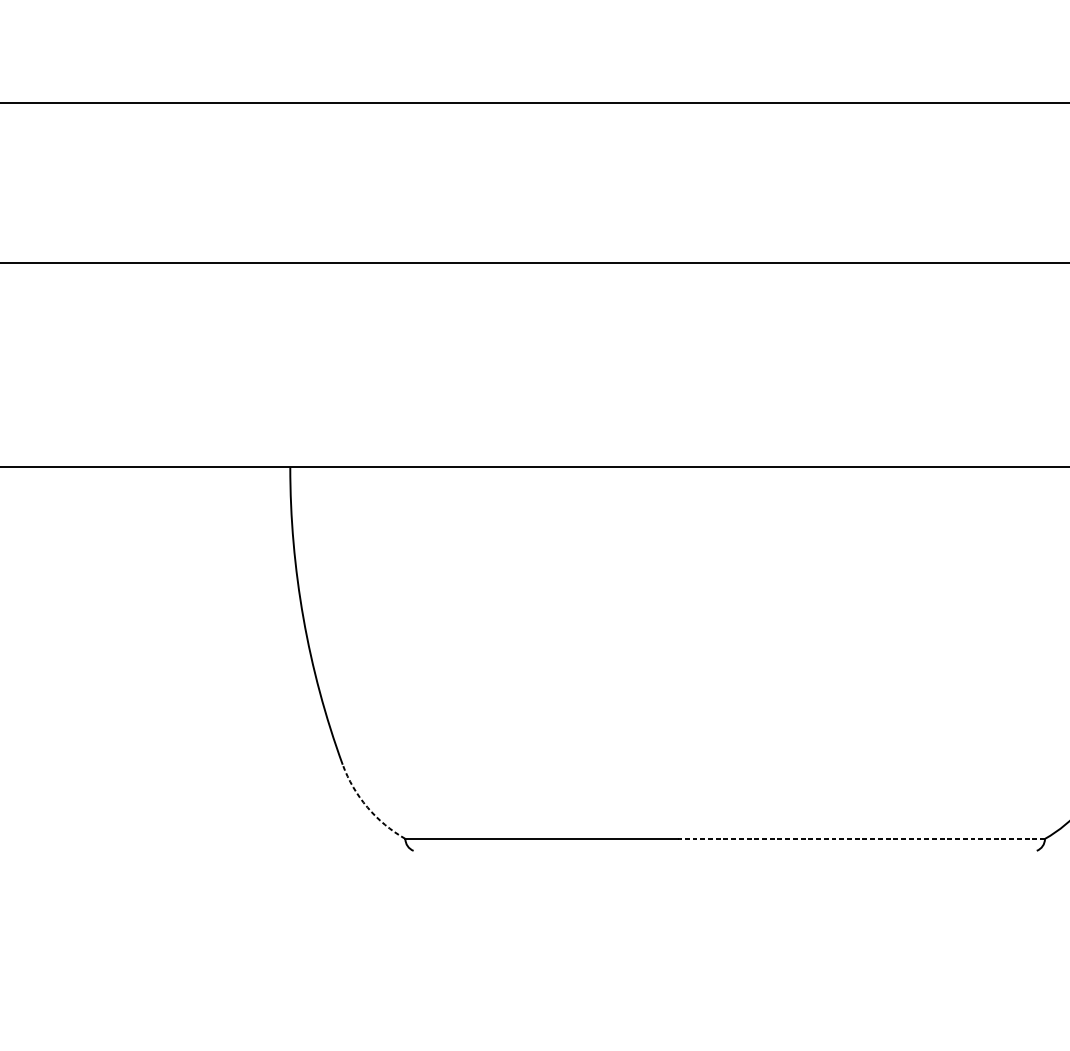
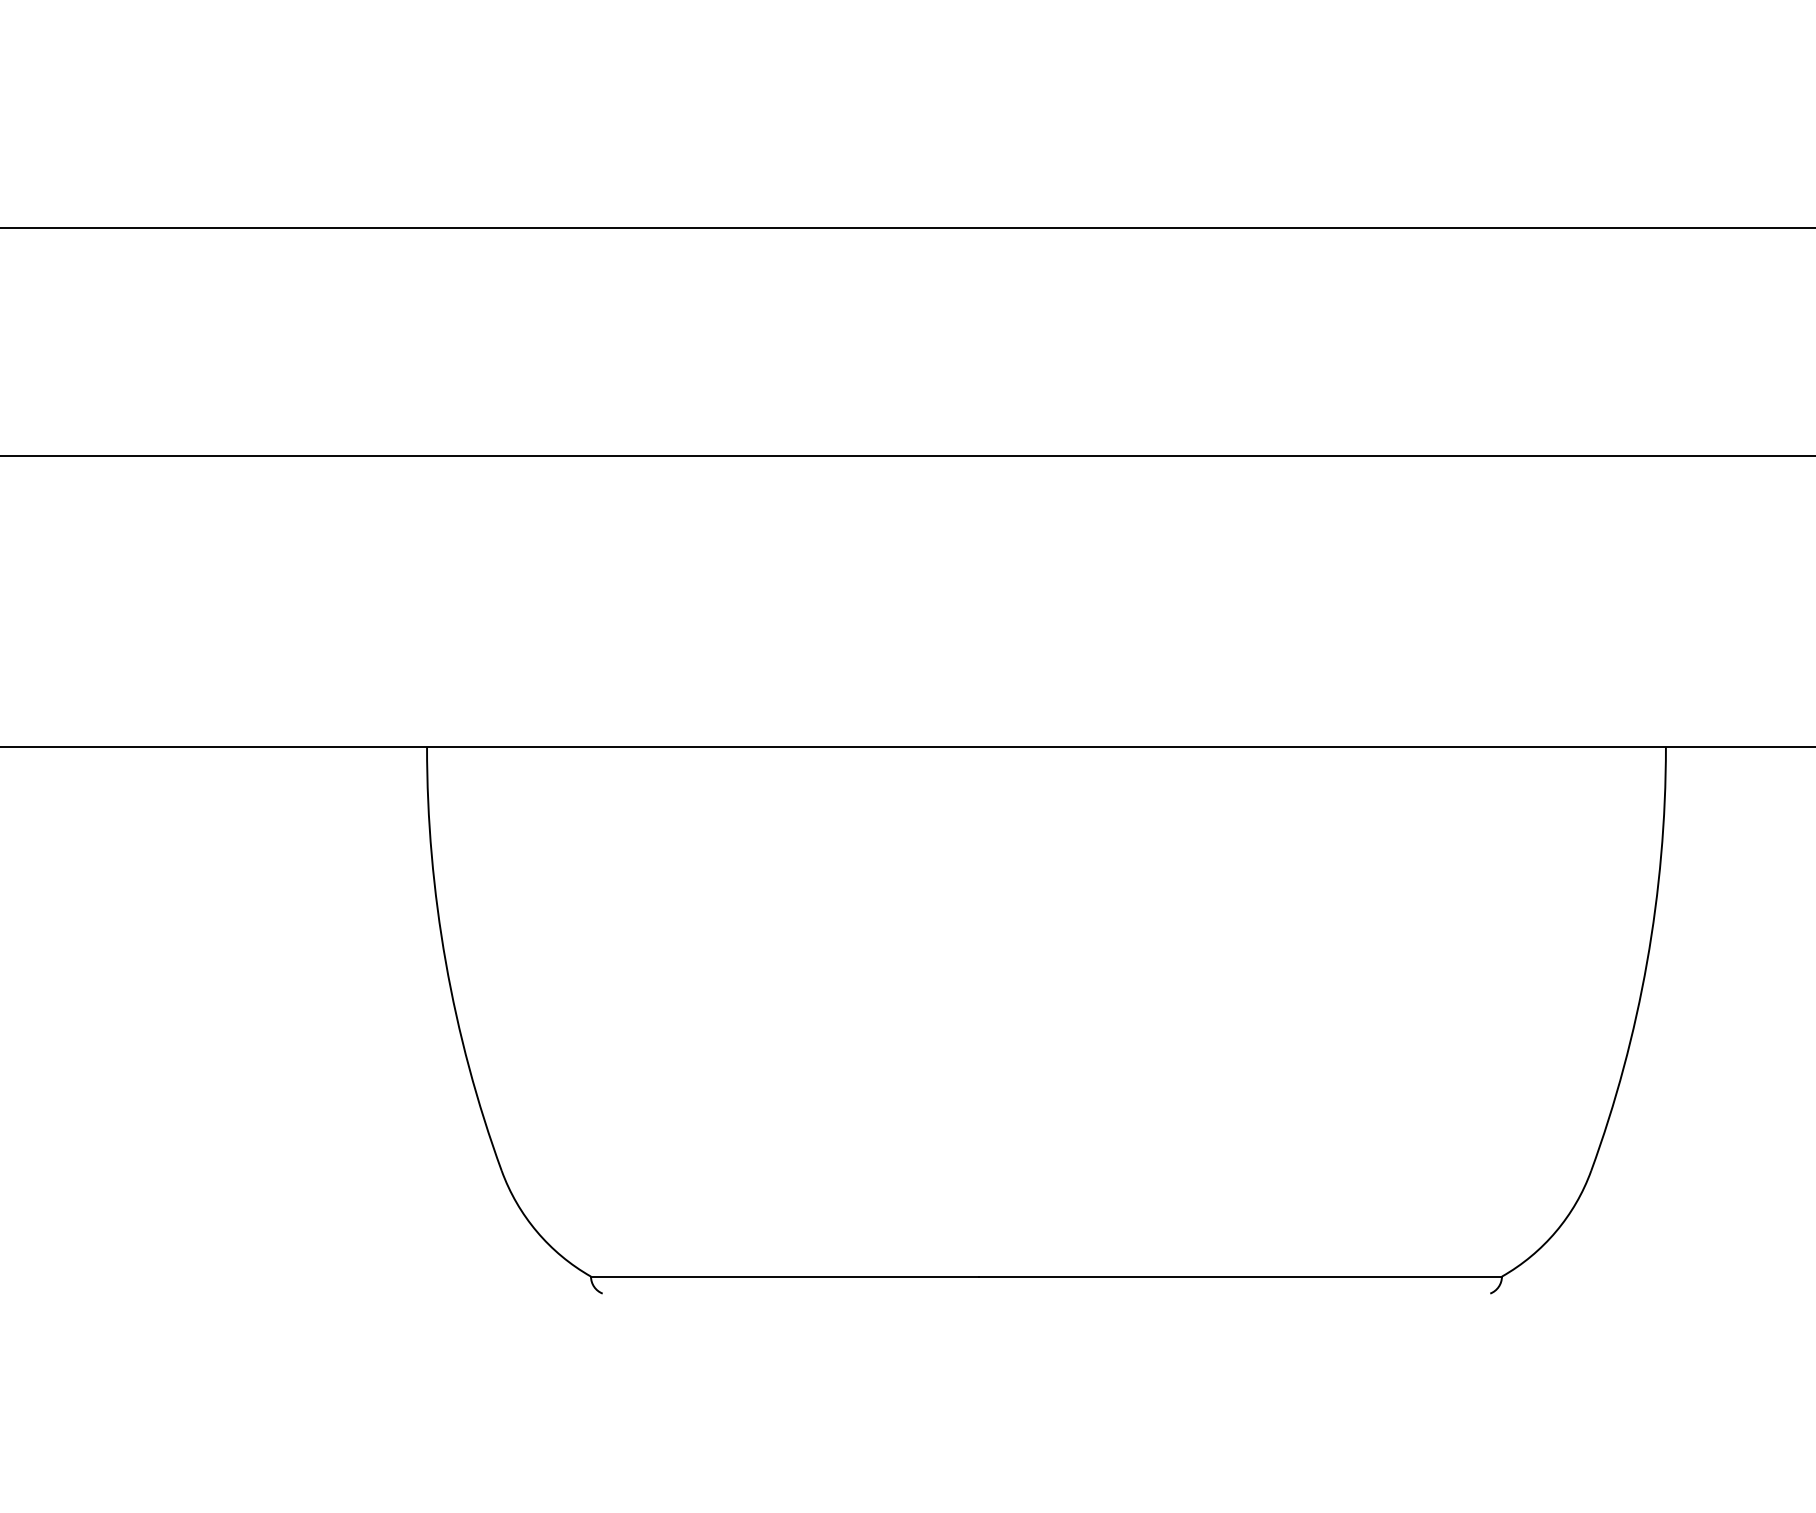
arc: (367, 807) -> (536, 1231), dashed -> solid
line: (860, 838) -> (1239, 1276), dashed -> solid

